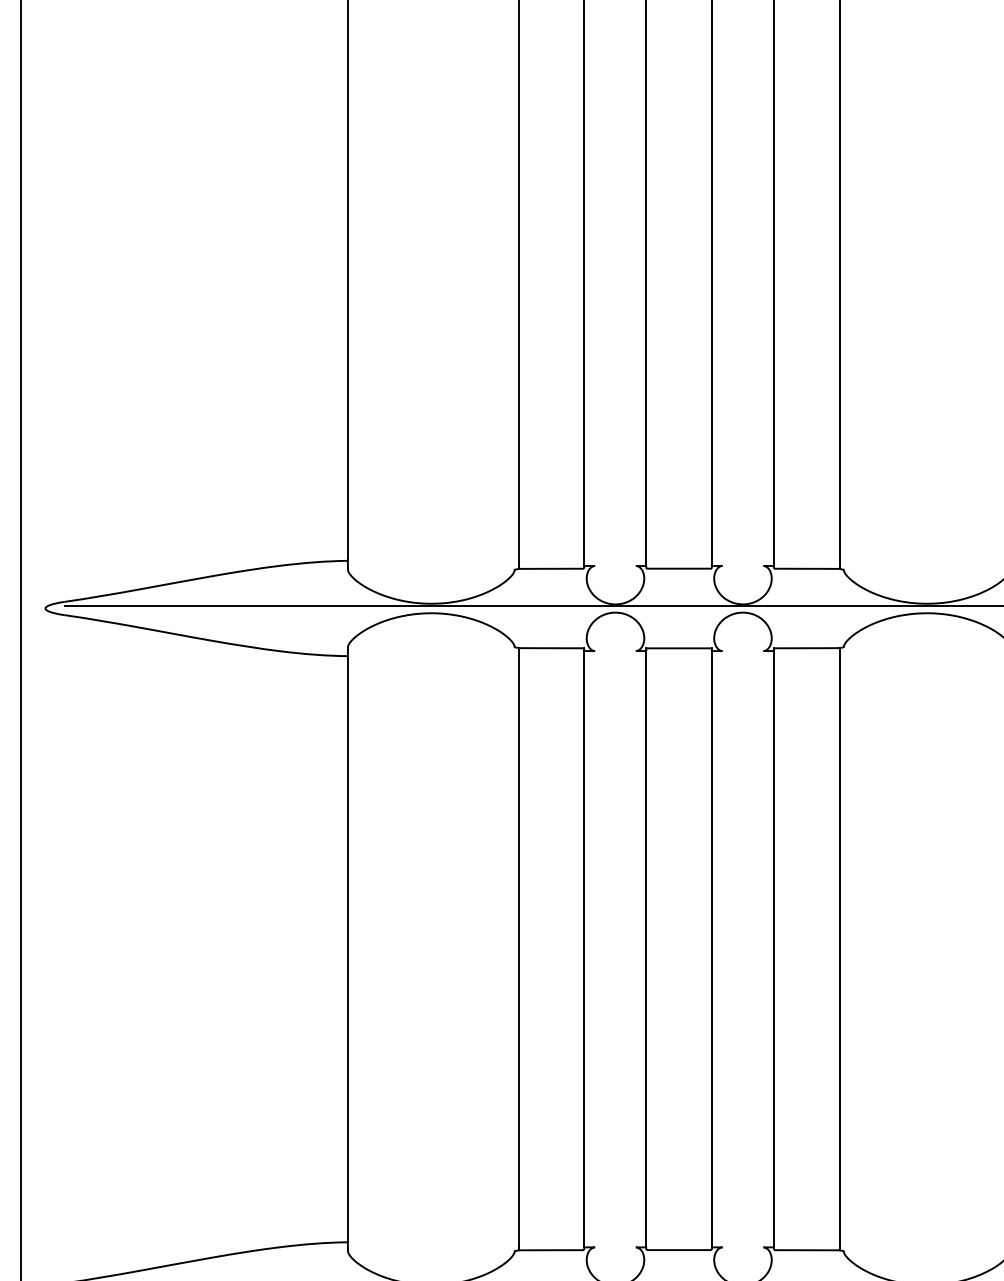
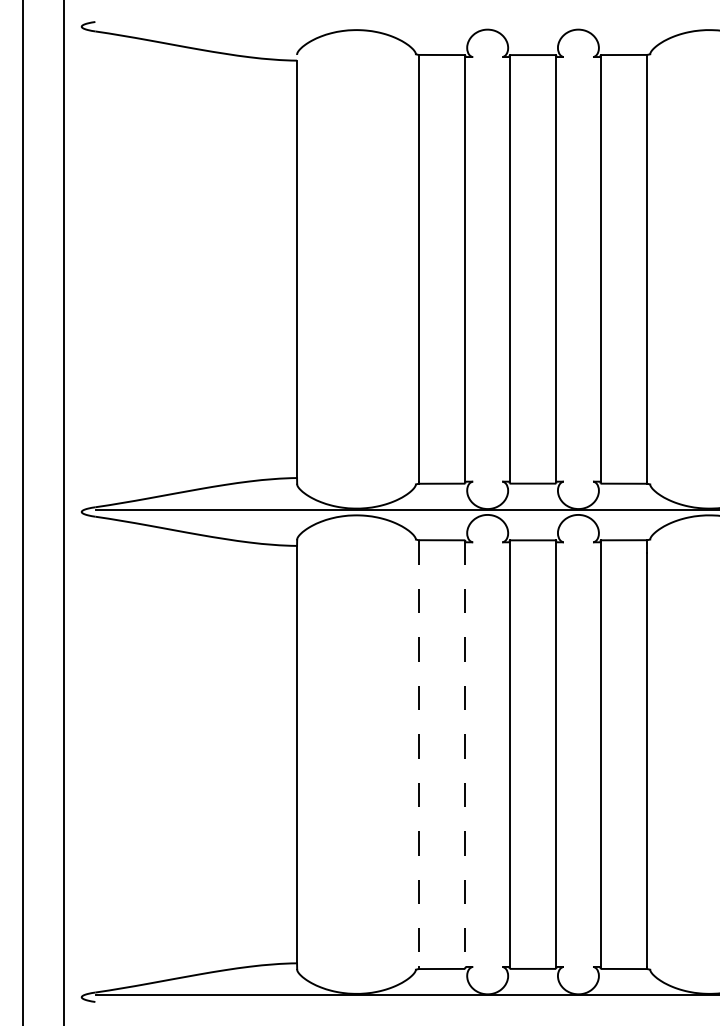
line: (518, 949) -> (418, 754), solid -> dashed
line: (584, 949) -> (465, 754), solid -> dashed

